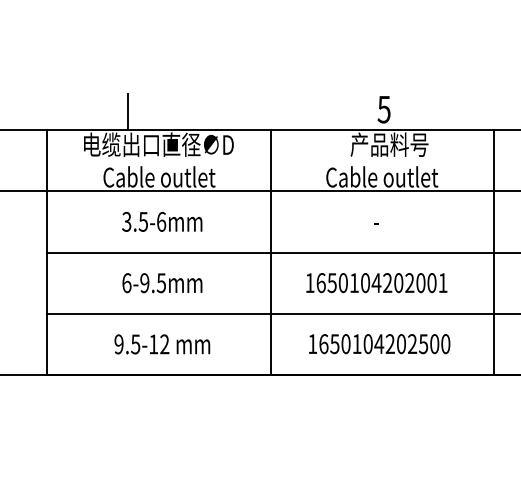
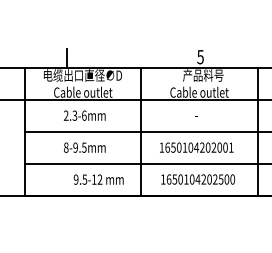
text: (135, 221) -> (70, 115), 3.5-6mm -> 2.3-6mm
text: (125, 282) -> (65, 147), 6-9.5mm -> 8-9.5mm
text: (161, 344) -> (98, 179), moved

